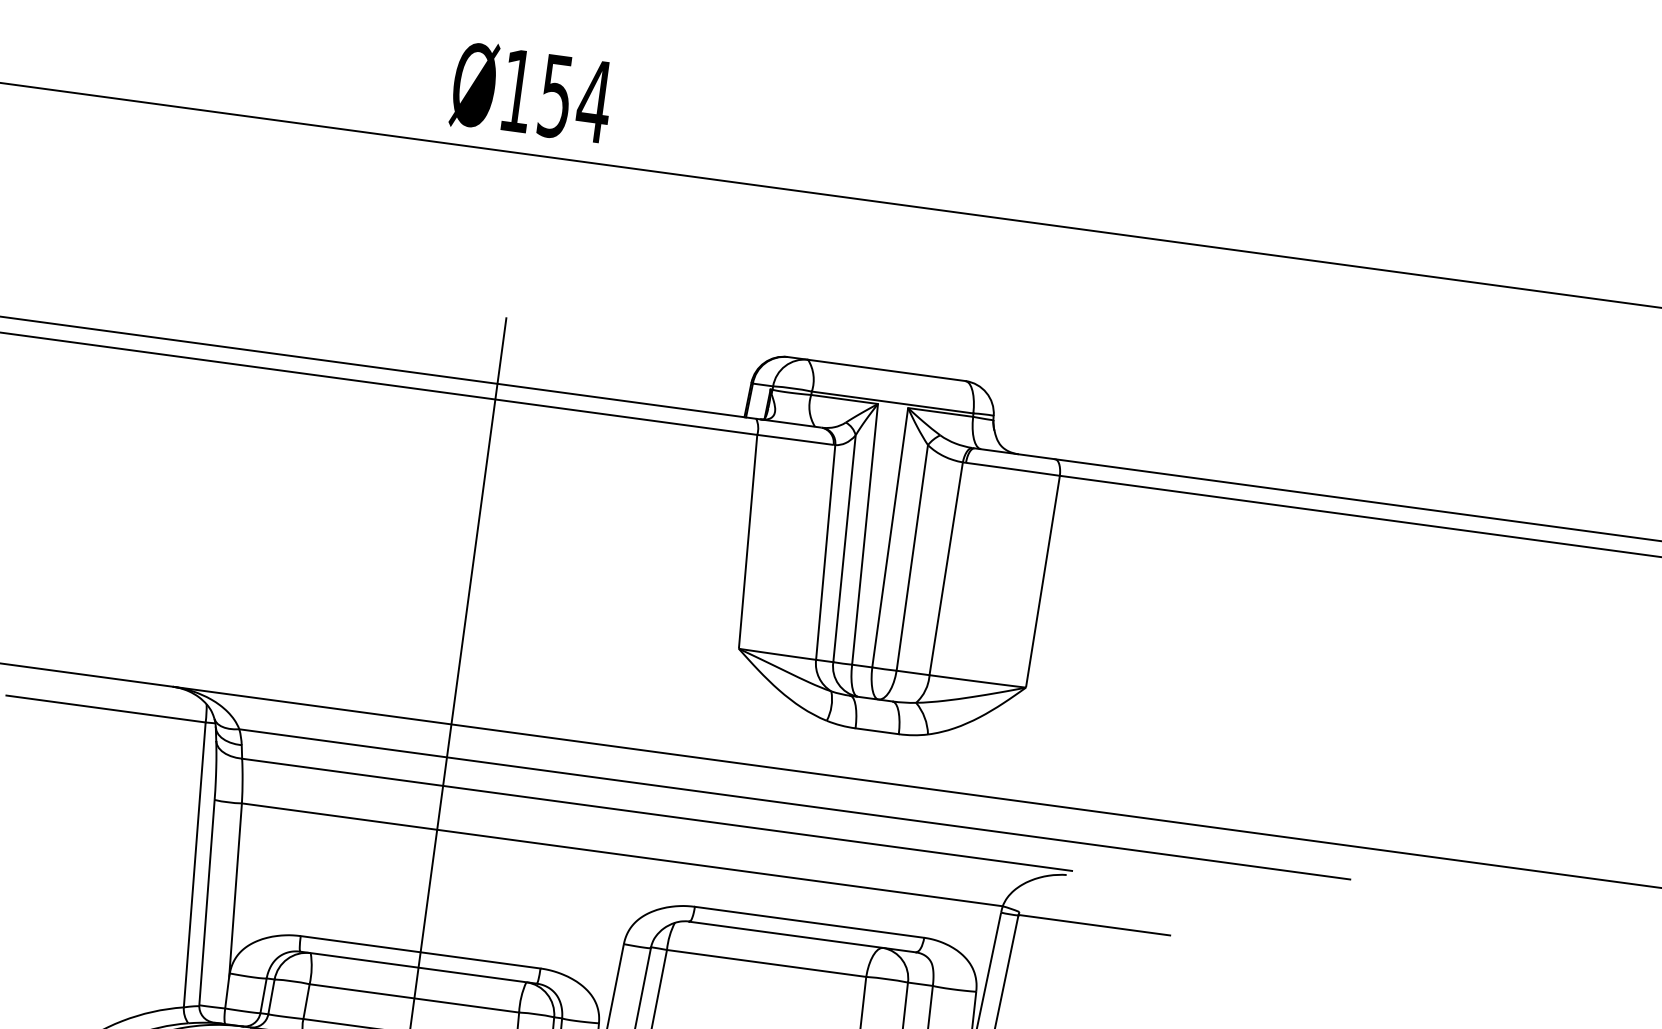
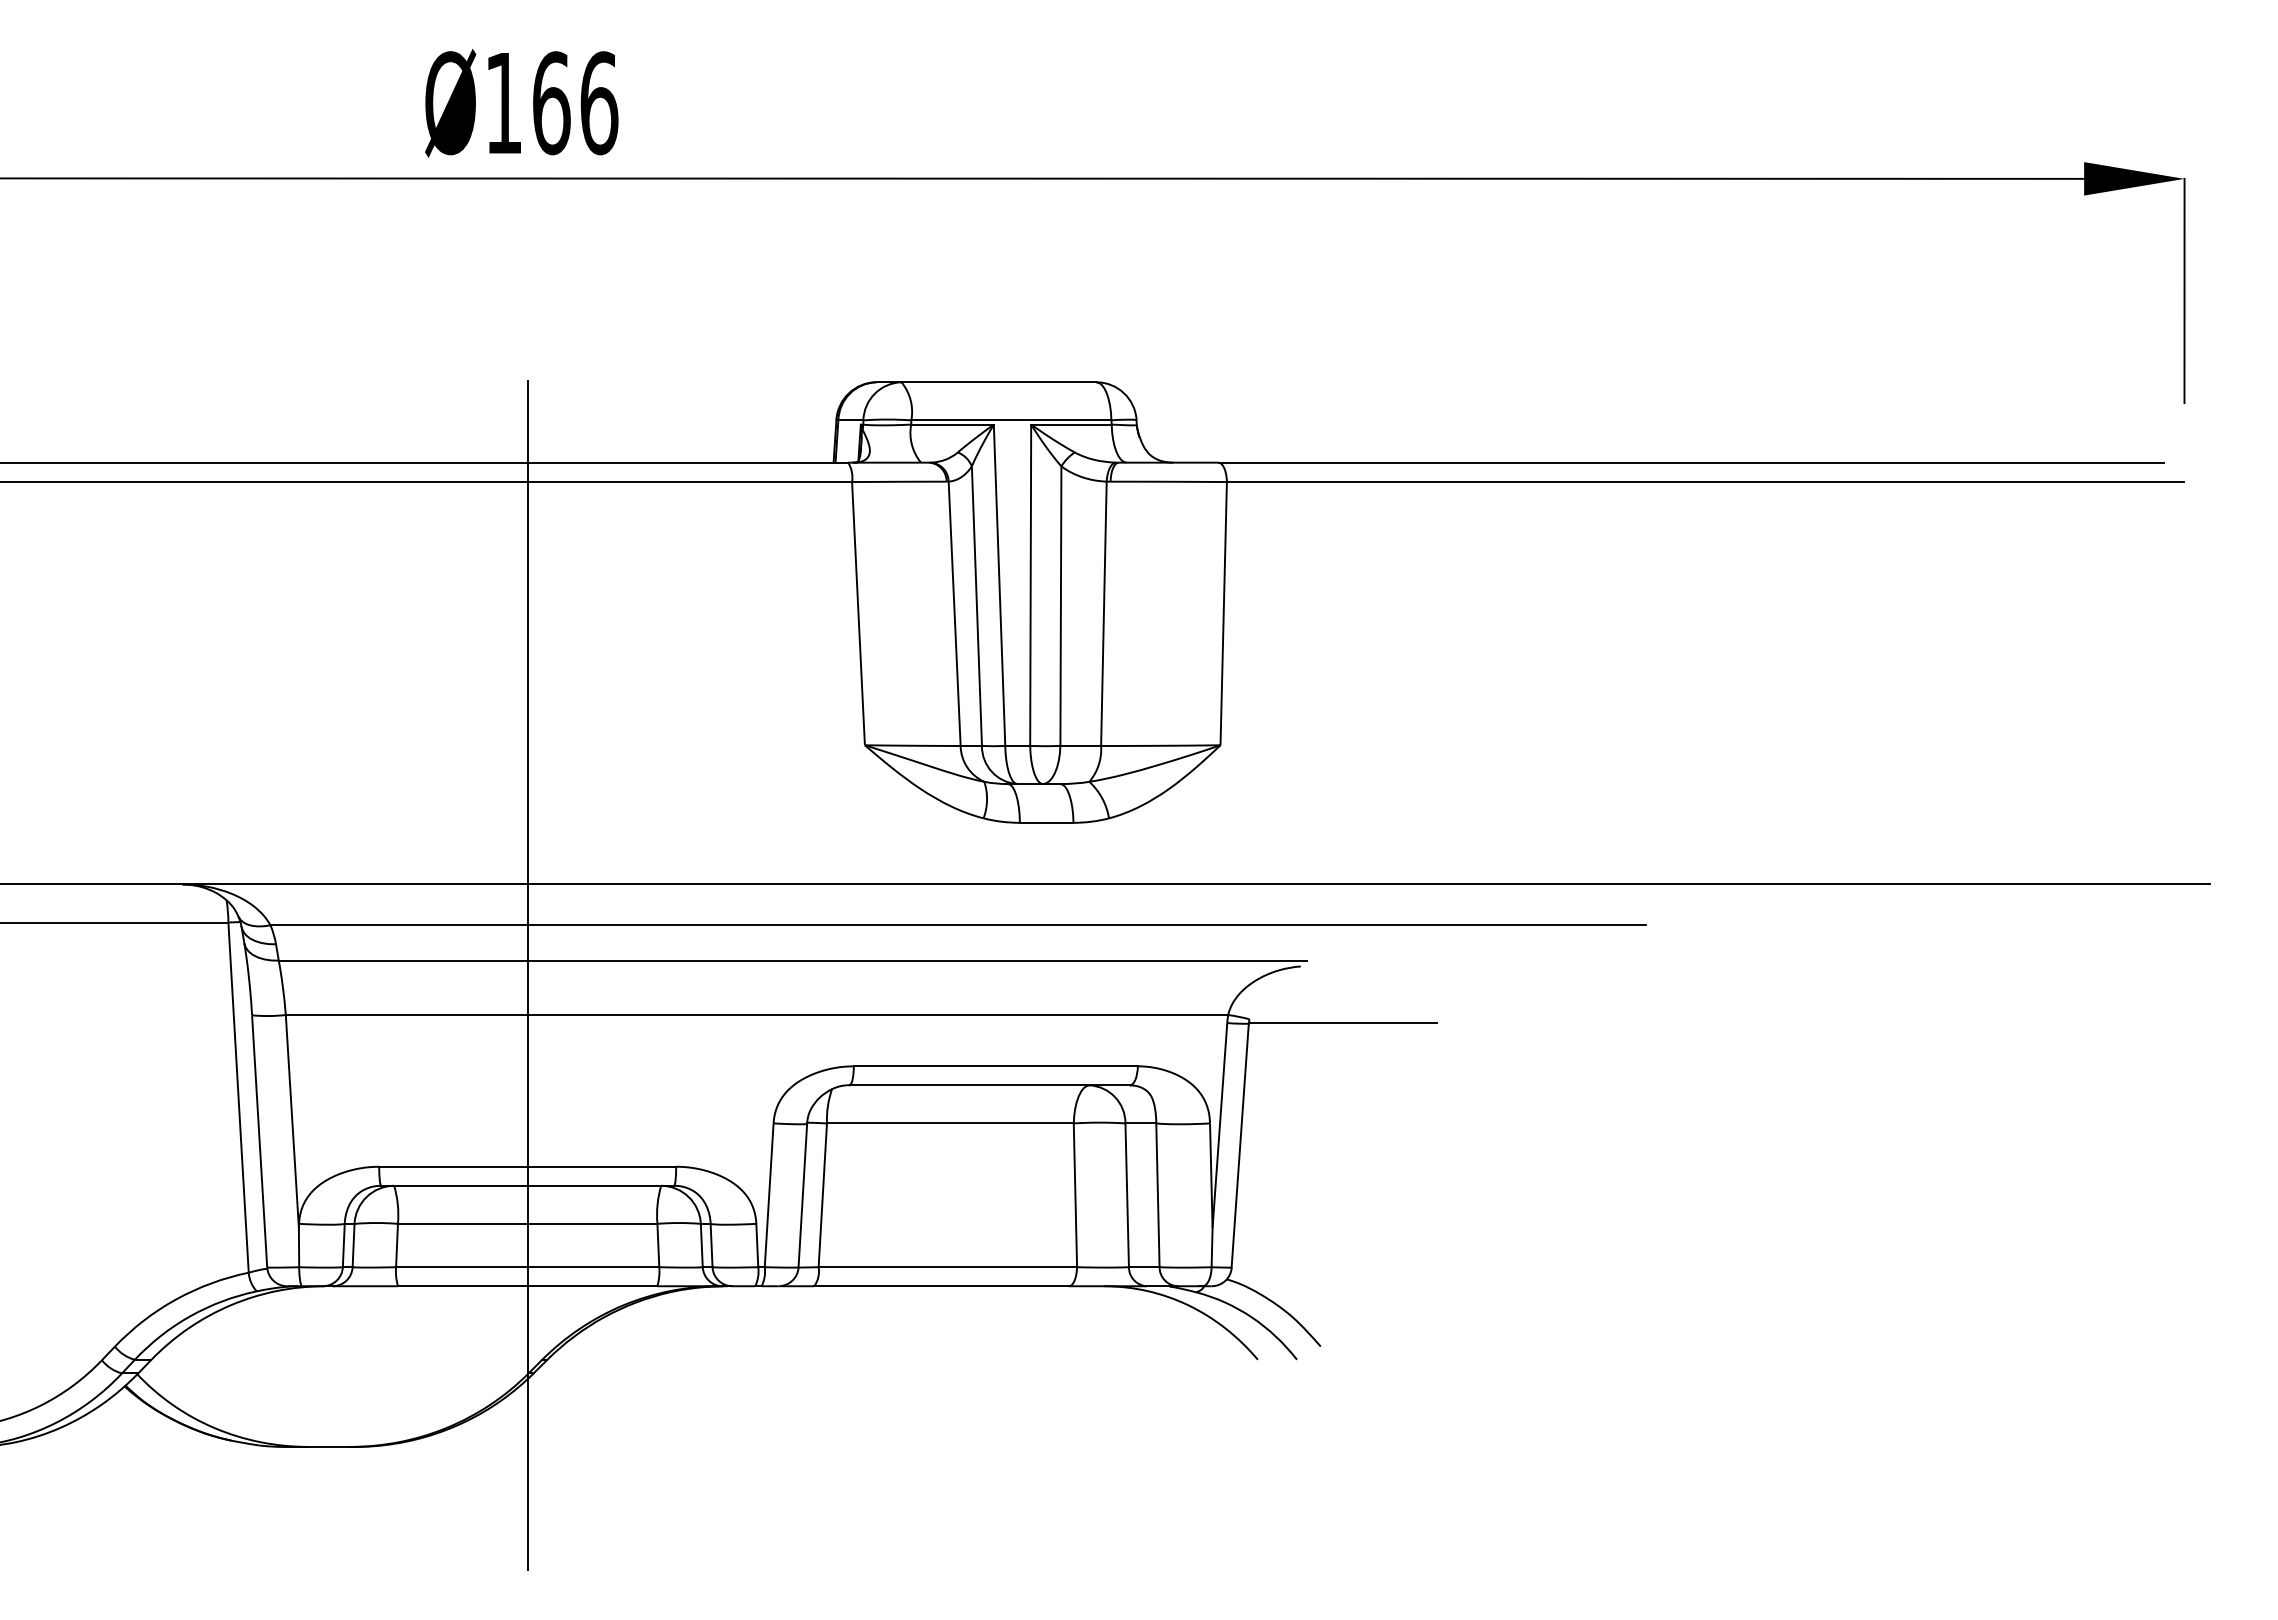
text: (575, 99) -> (575, 103), Ø154 -> Ø166

